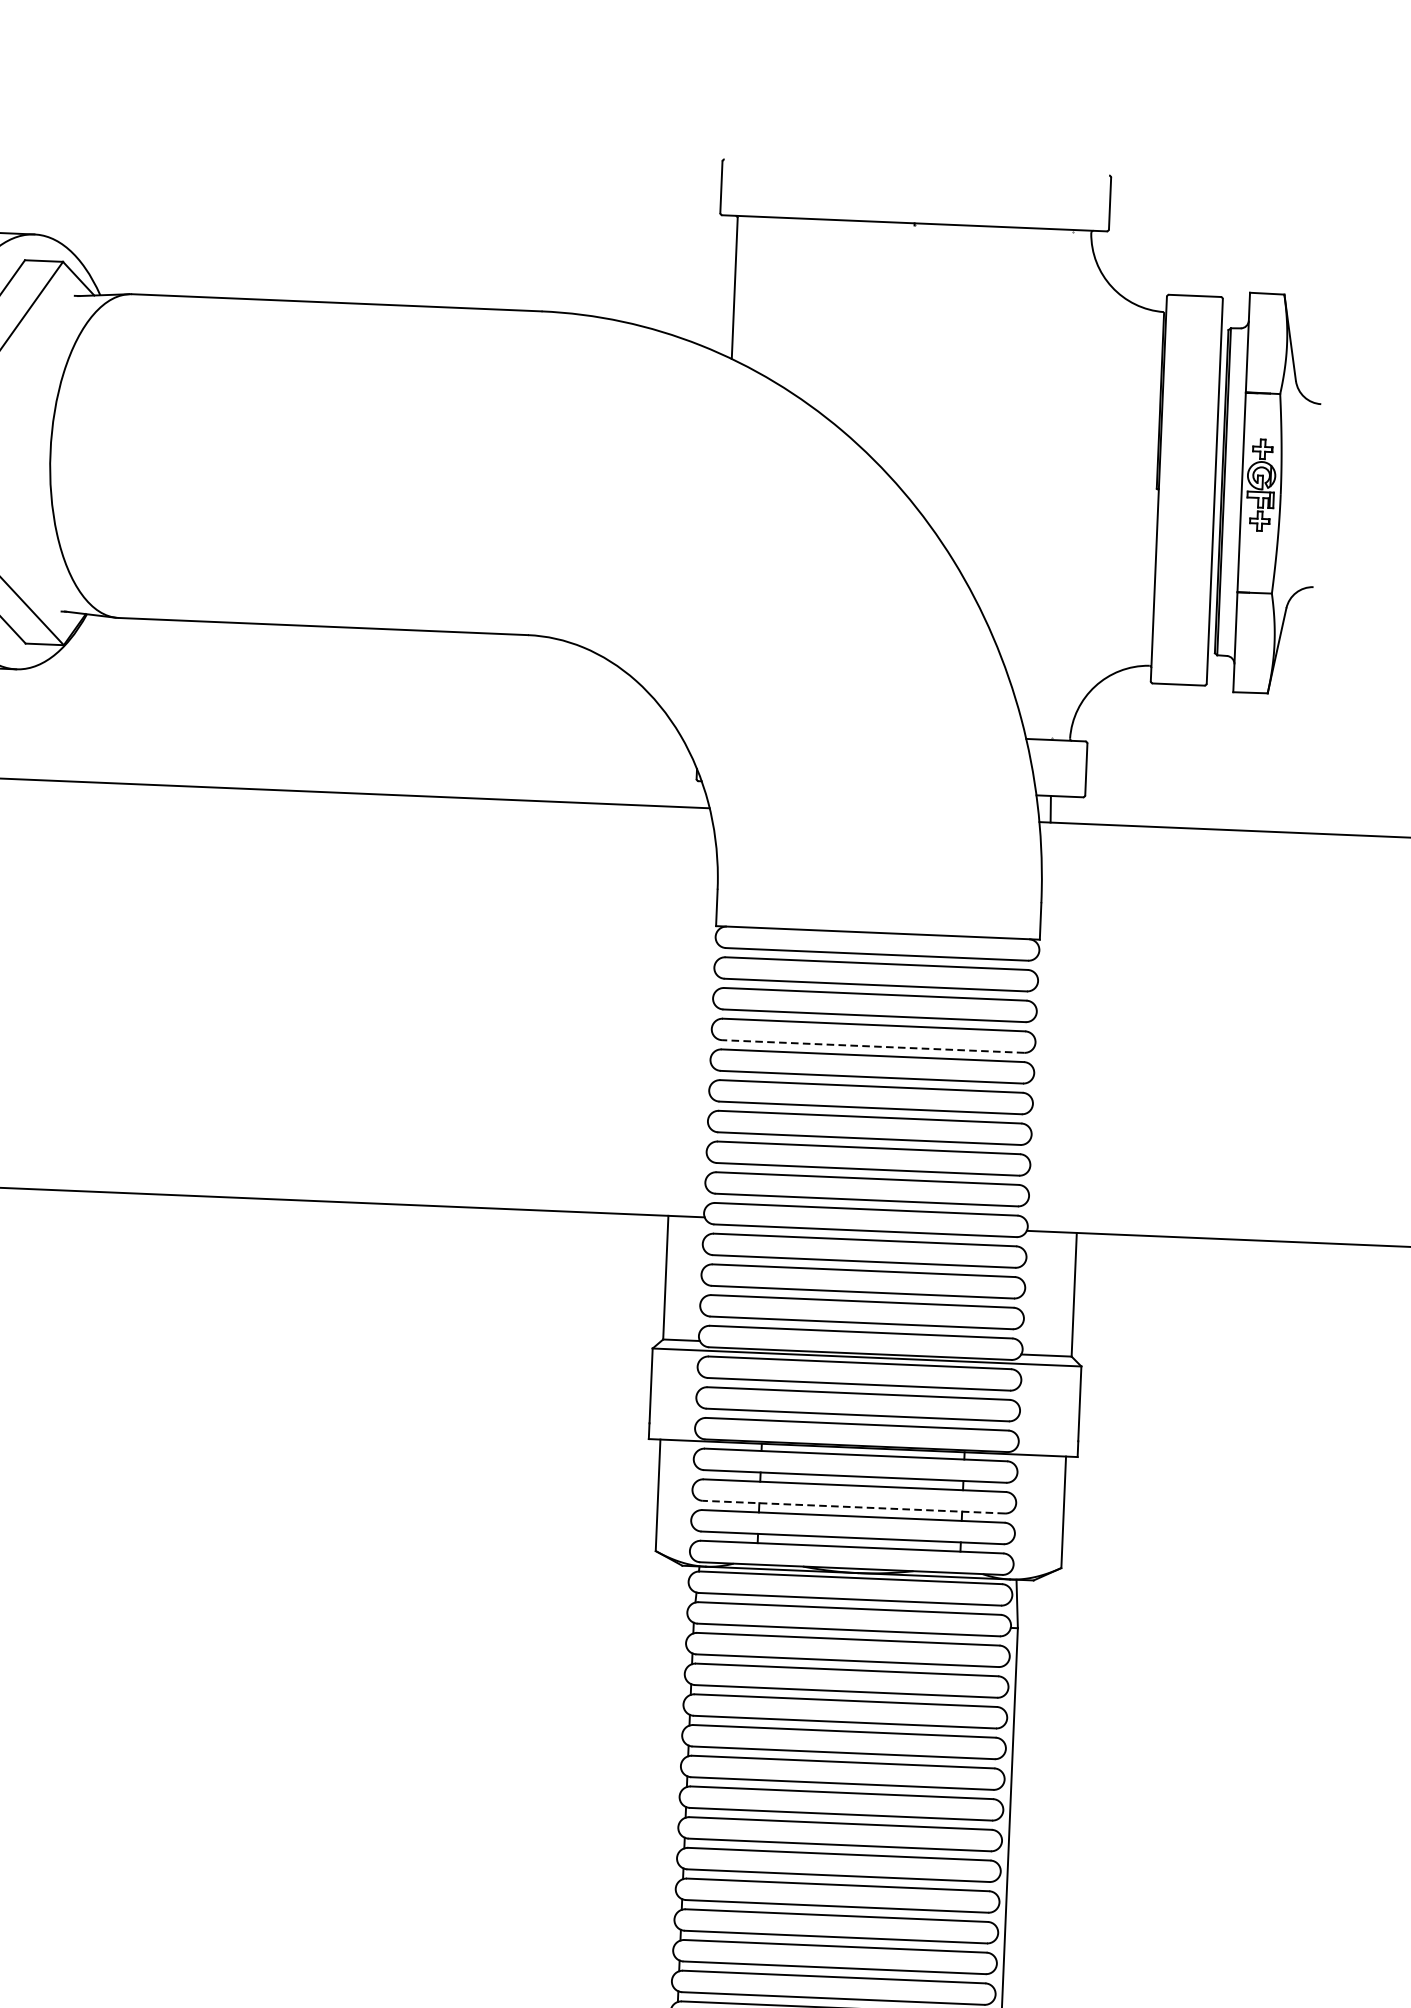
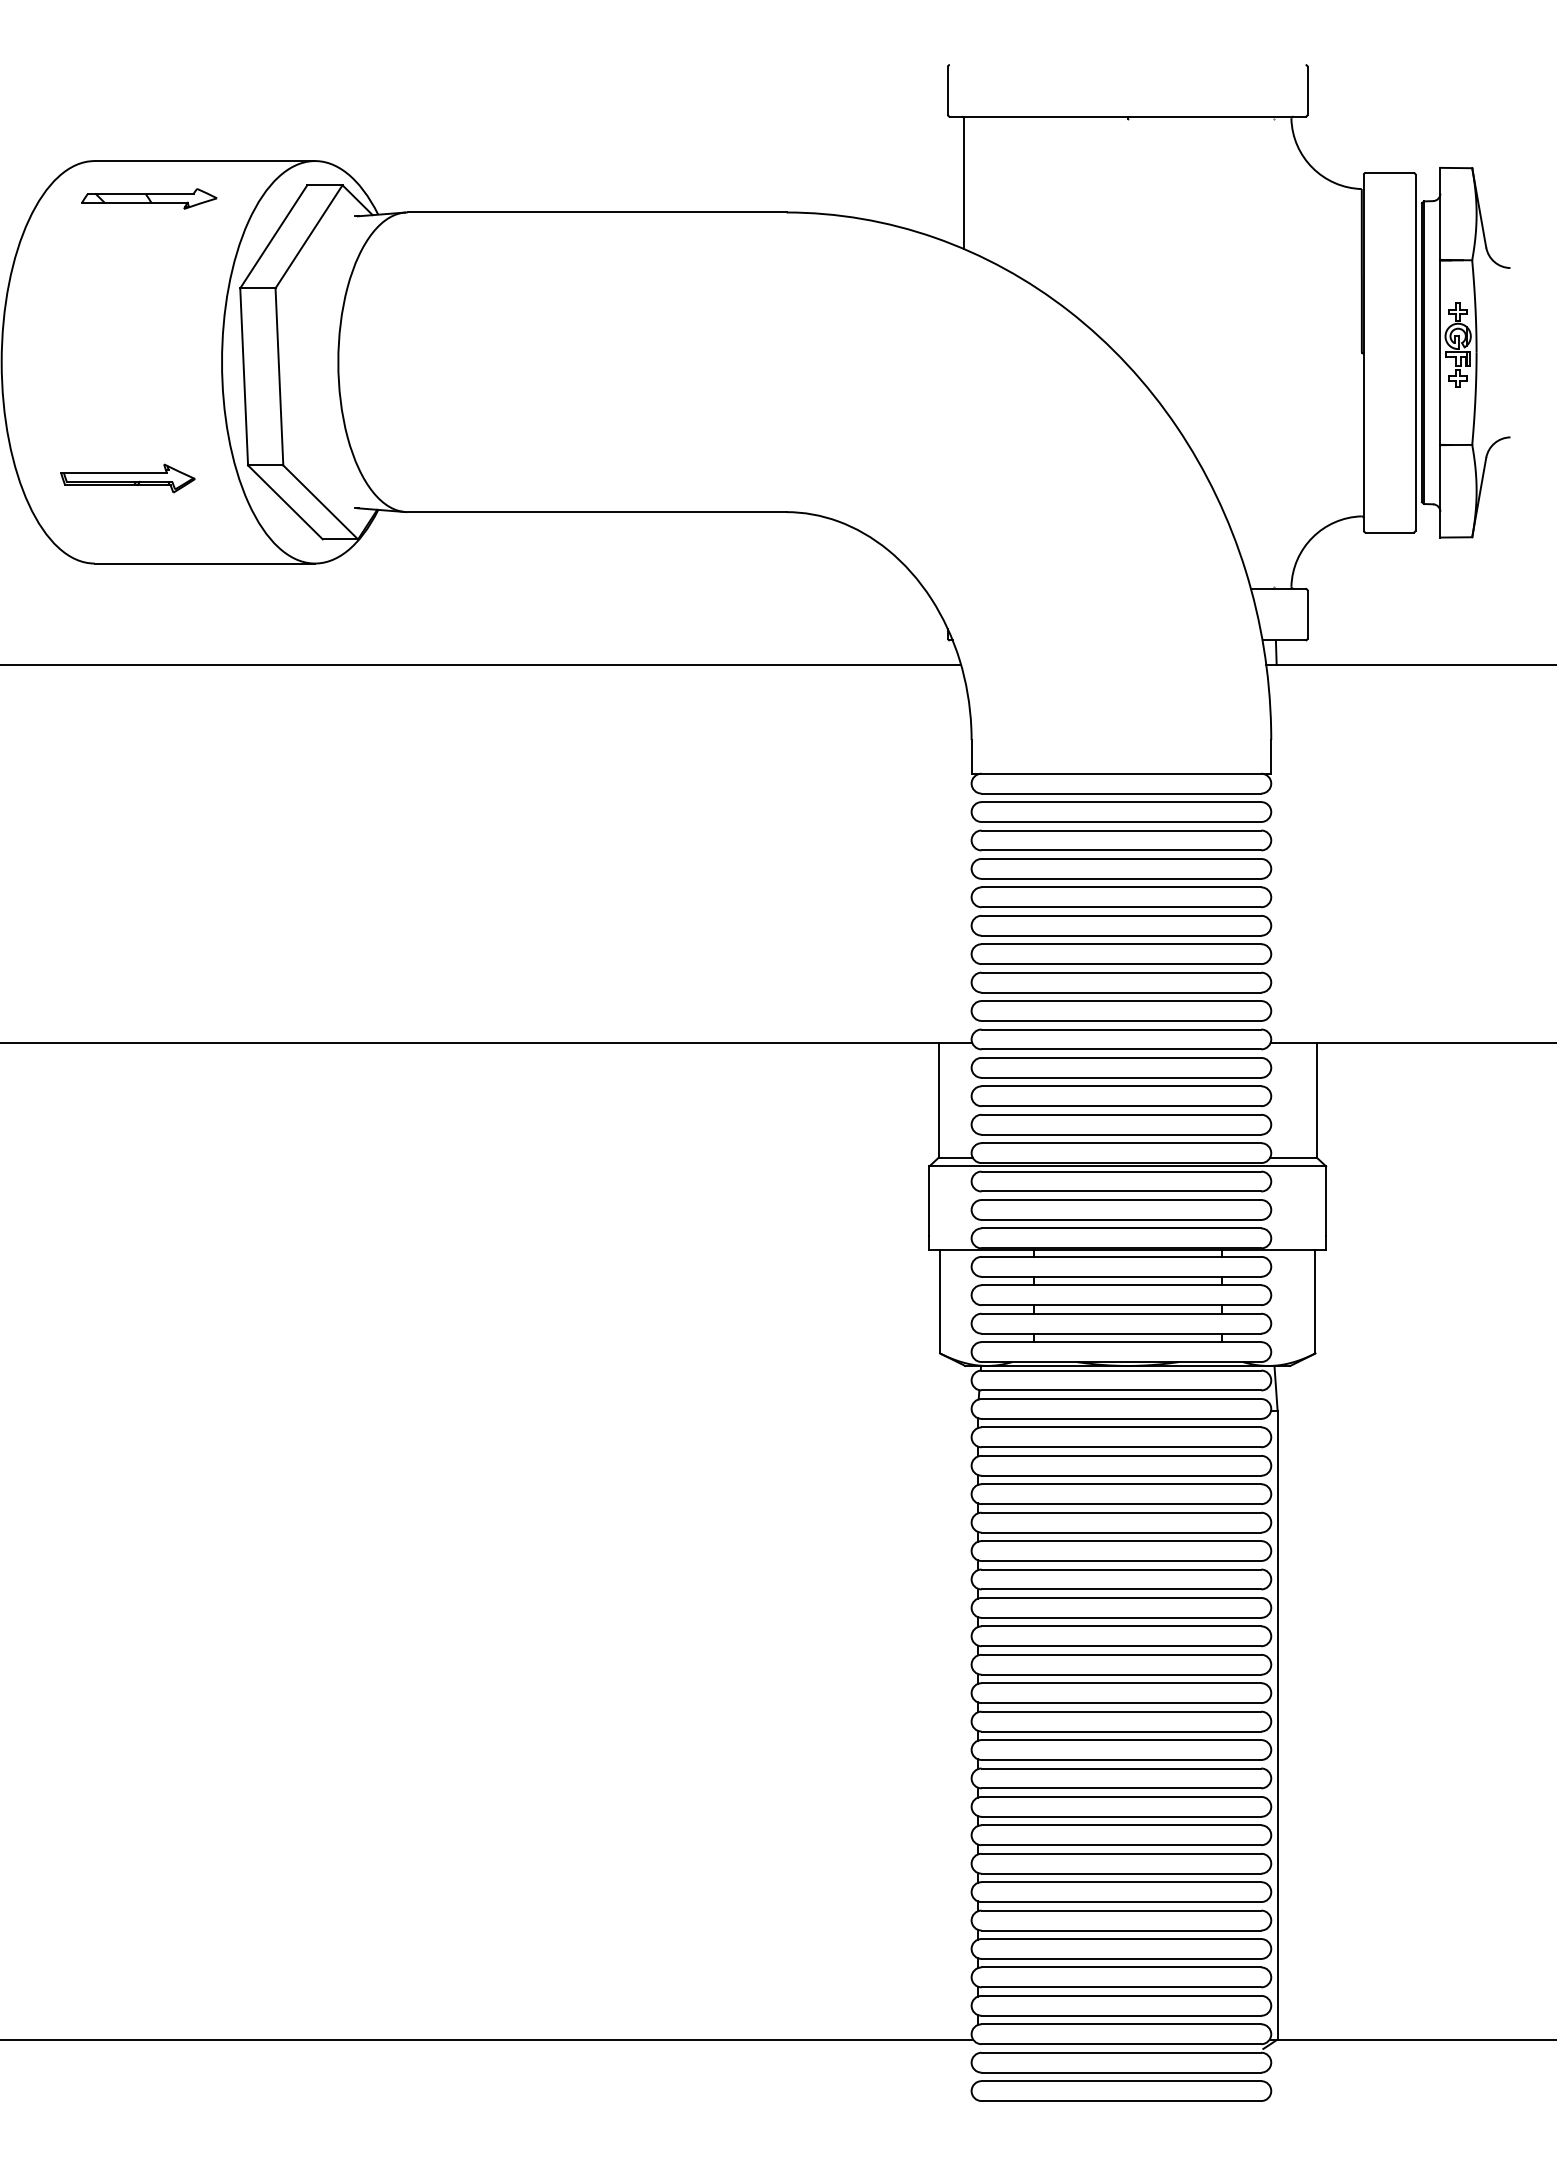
line: (873, 1046) -> (1121, 878), dashed -> solid
line: (853, 1507) -> (1121, 1305), dashed -> solid

